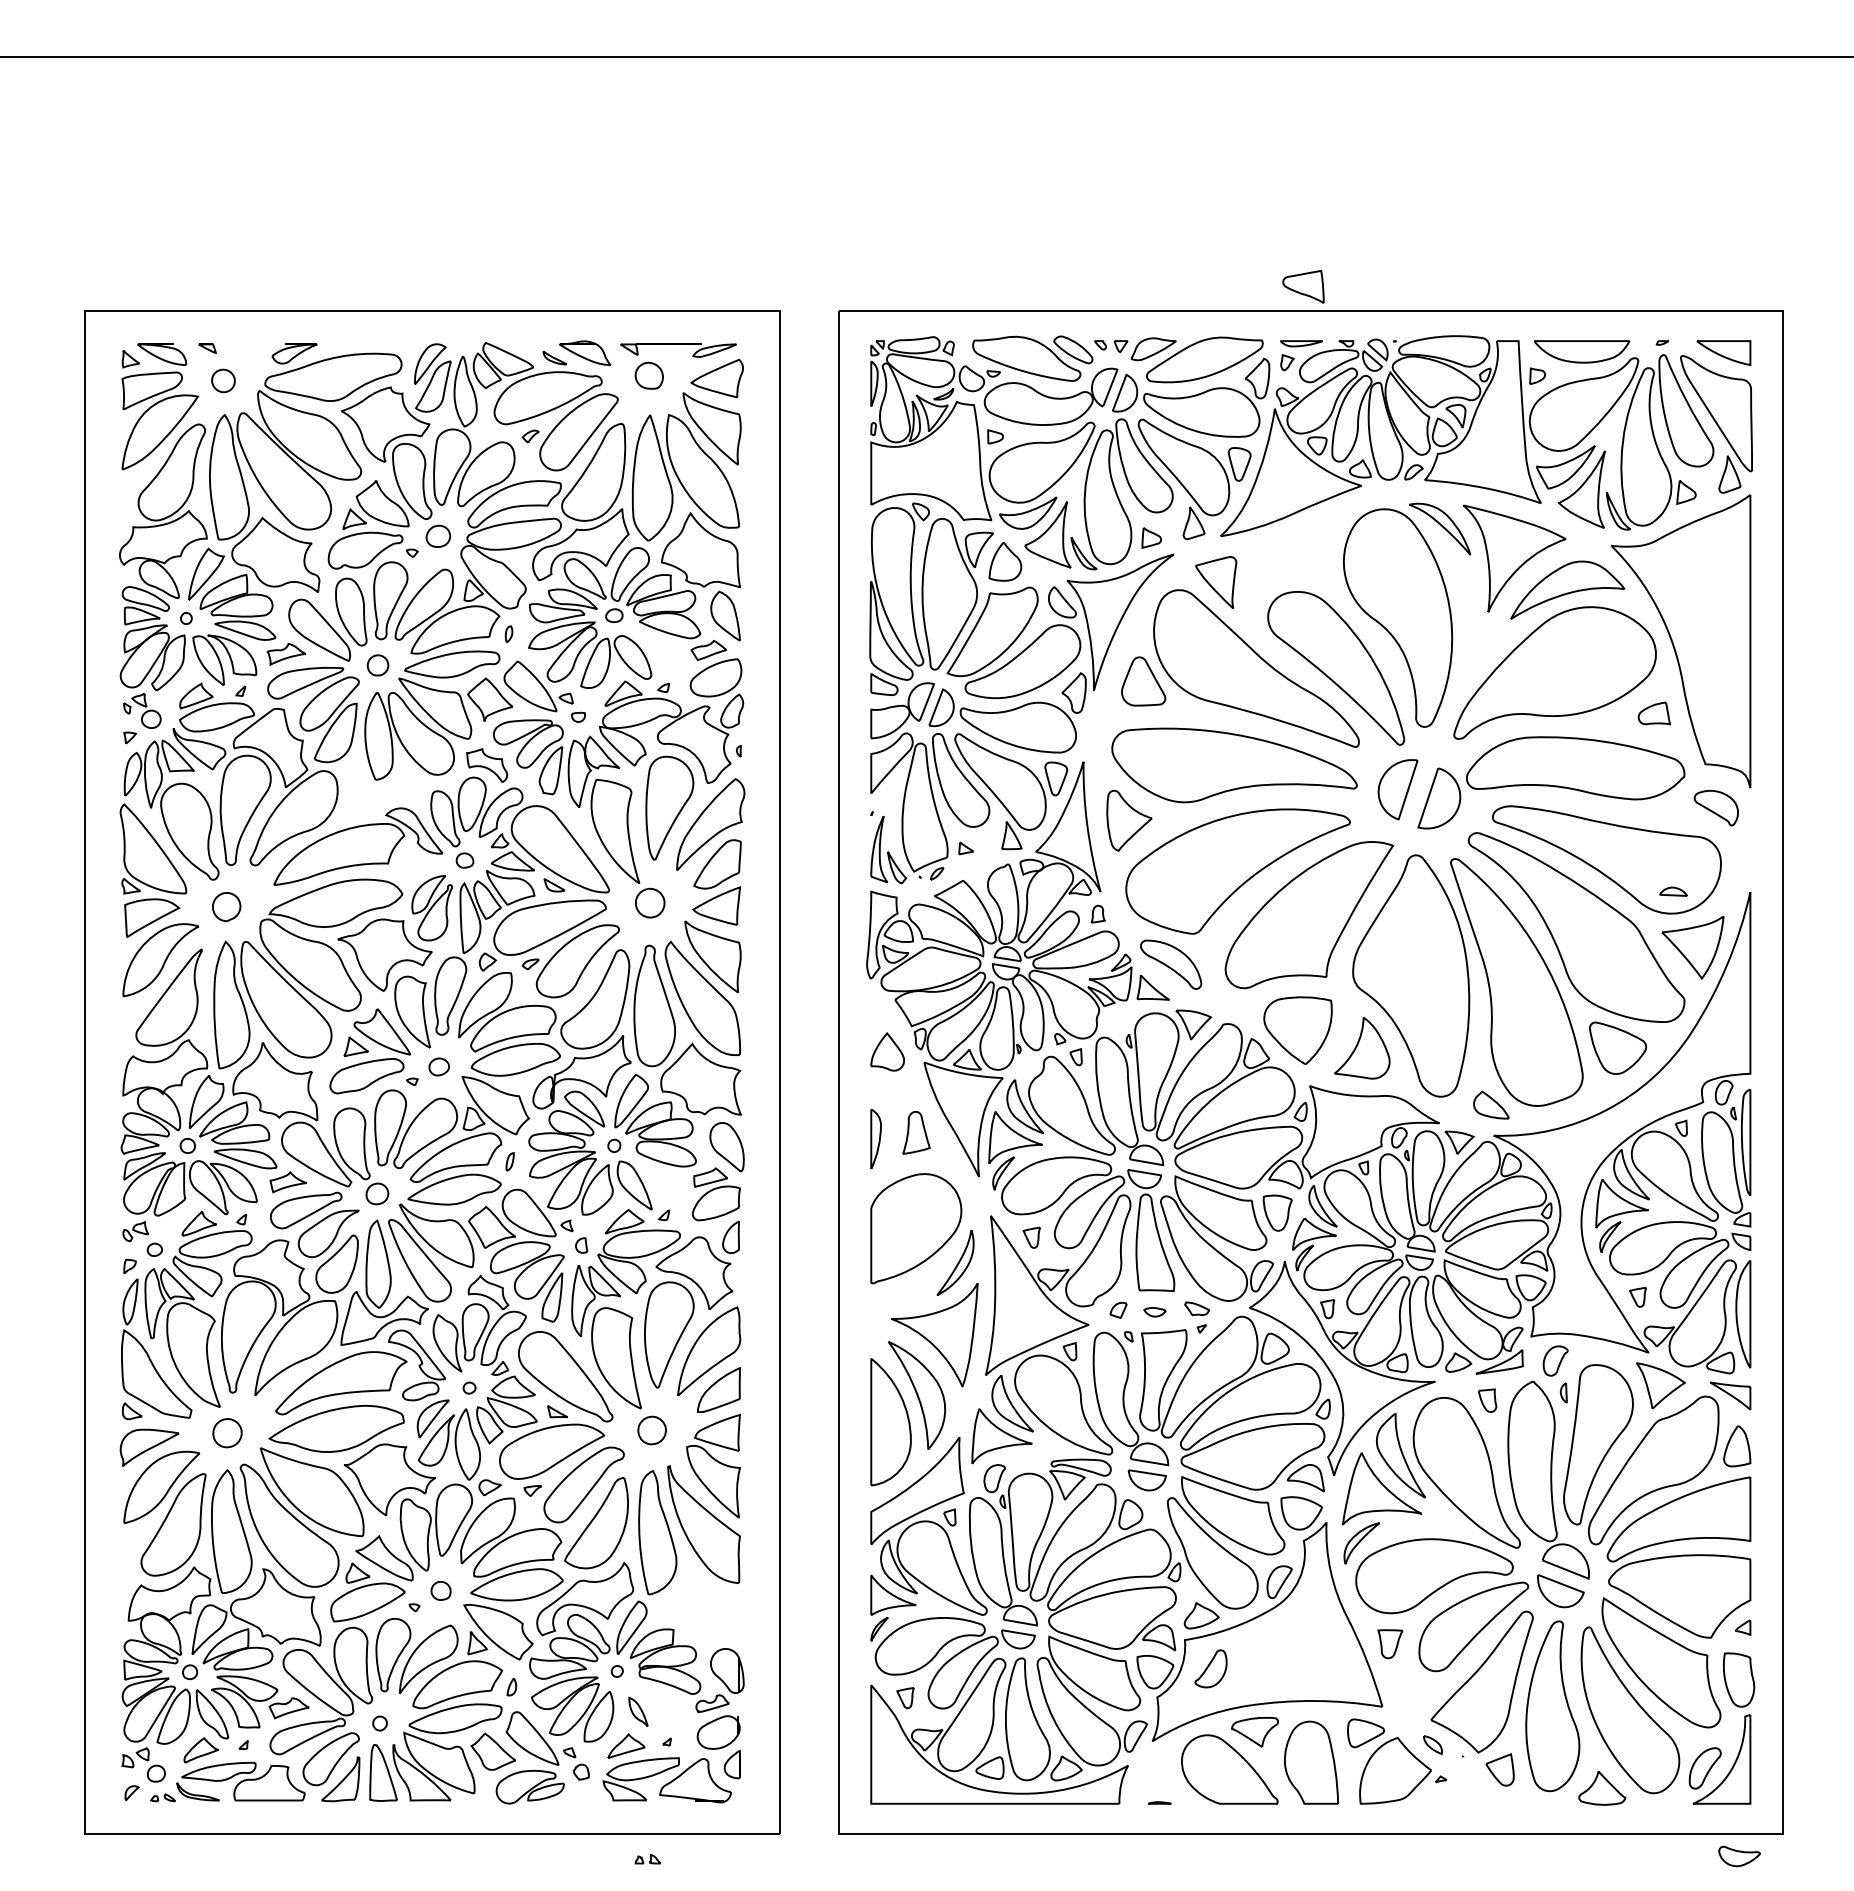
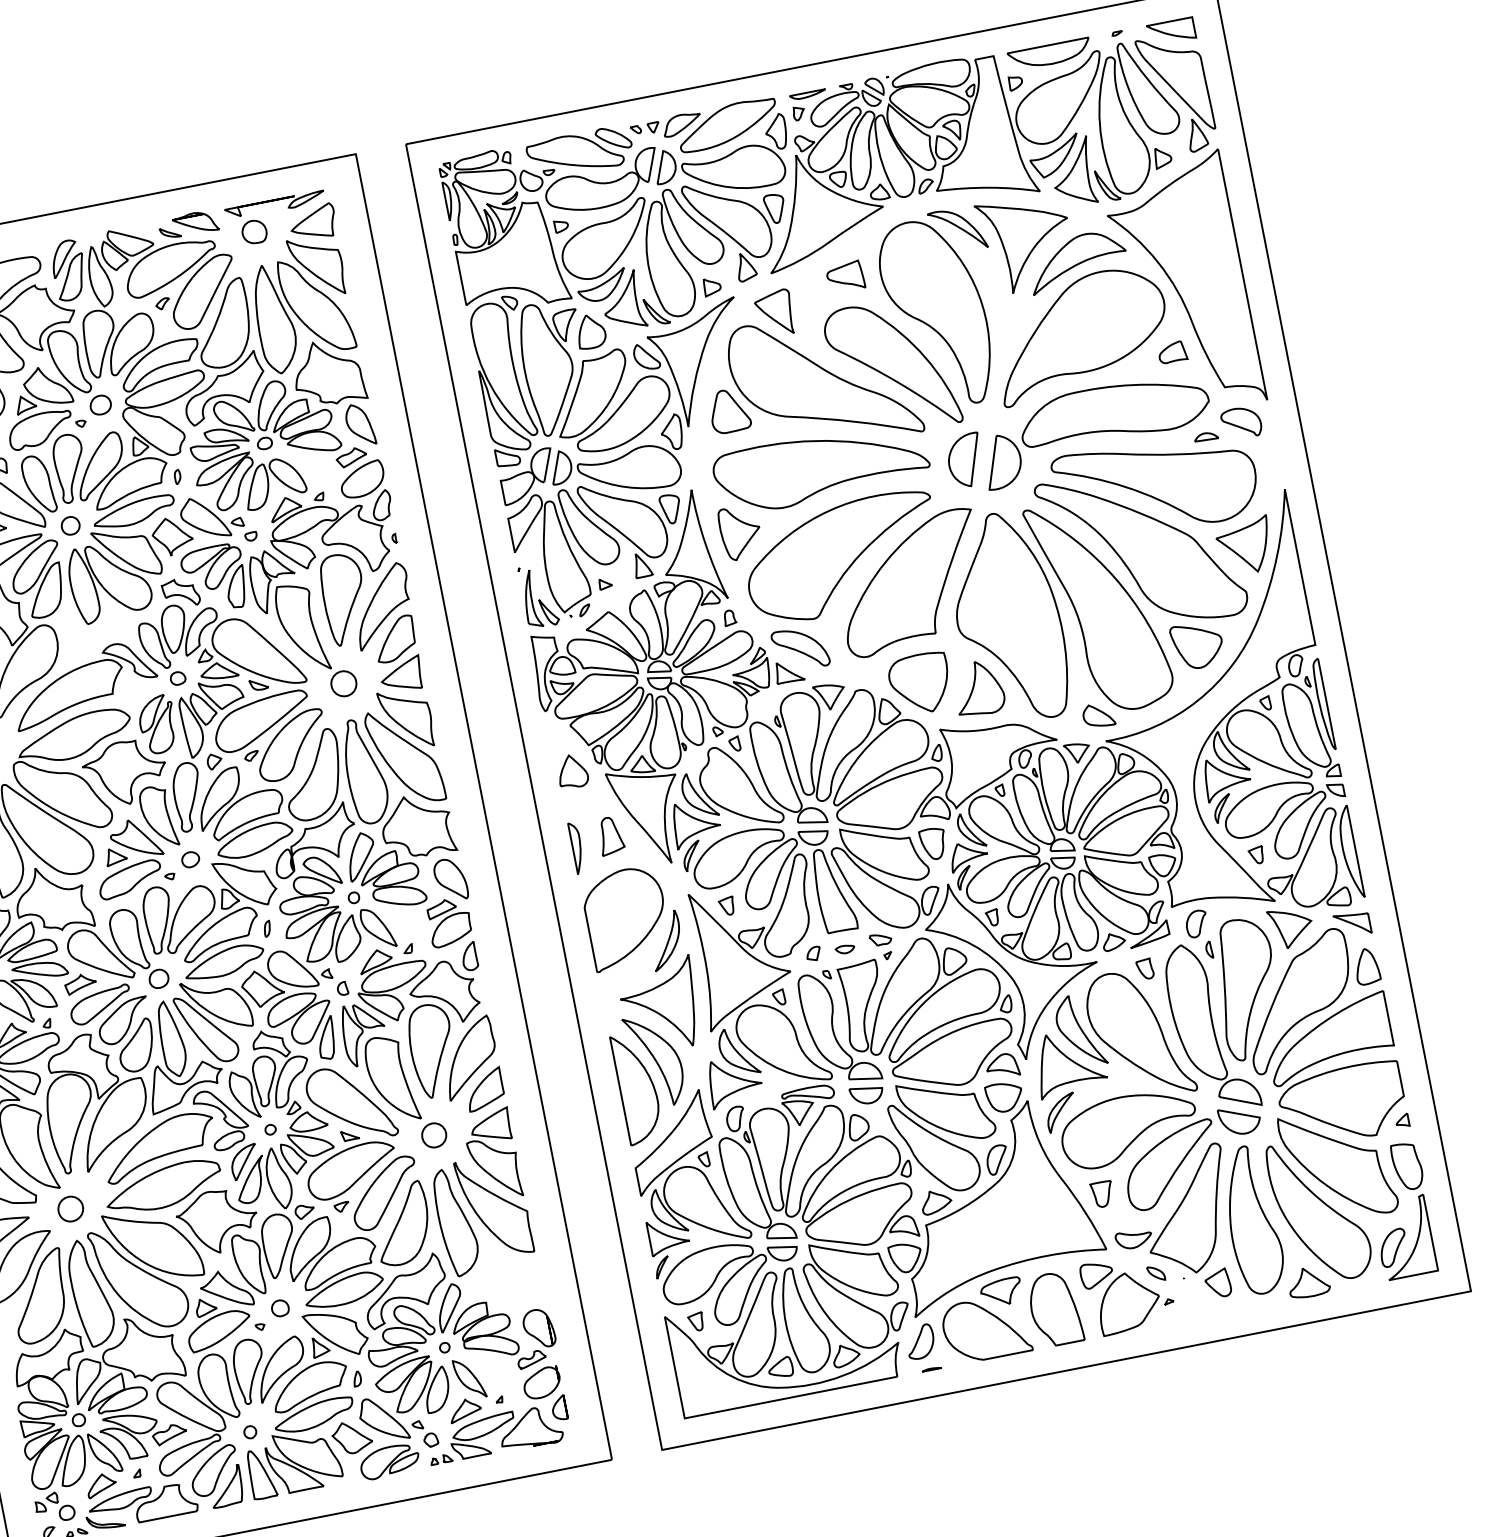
part: (1303, 286) -> (845, 276), moved
part: (1673, 891) -> (1206, 436), moved
part: (1210, 1668) -> (920, 1341), moved
part: (638, 1711) -> (469, 1378), size x1.67
part: (1739, 1856) -> (1133, 1239), moved
part: (647, 1859) -> (441, 1459), moved

